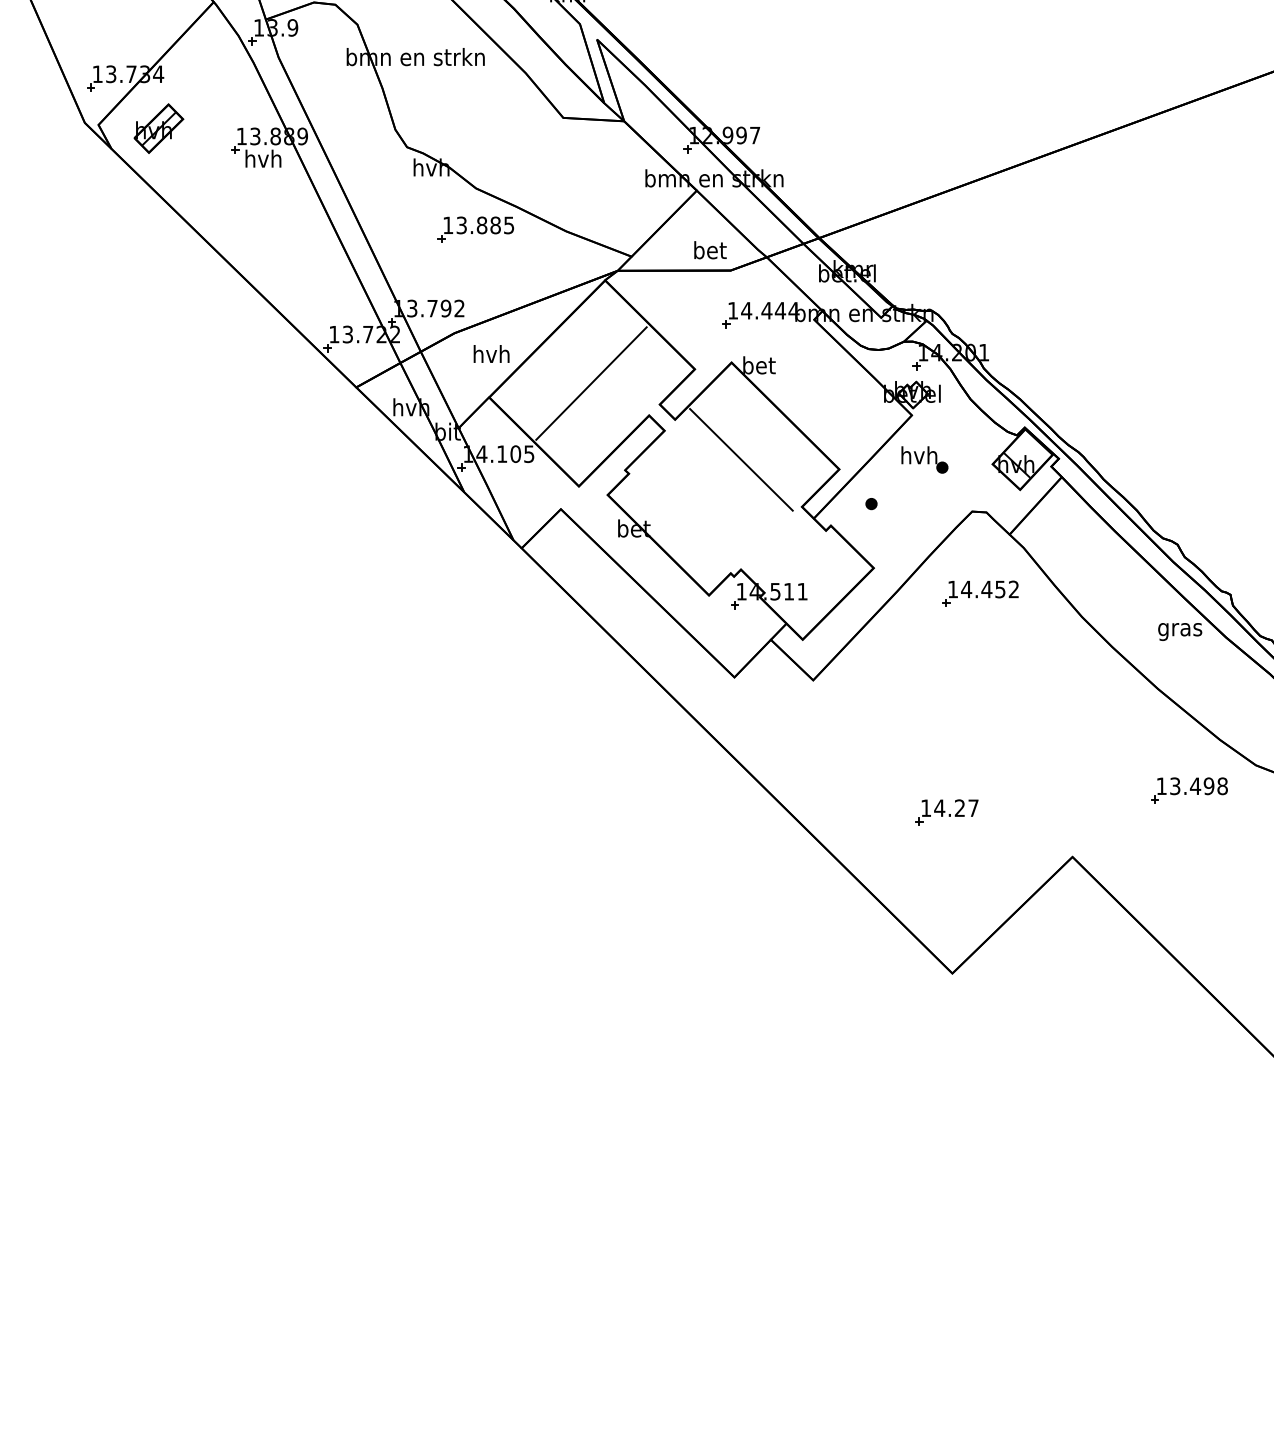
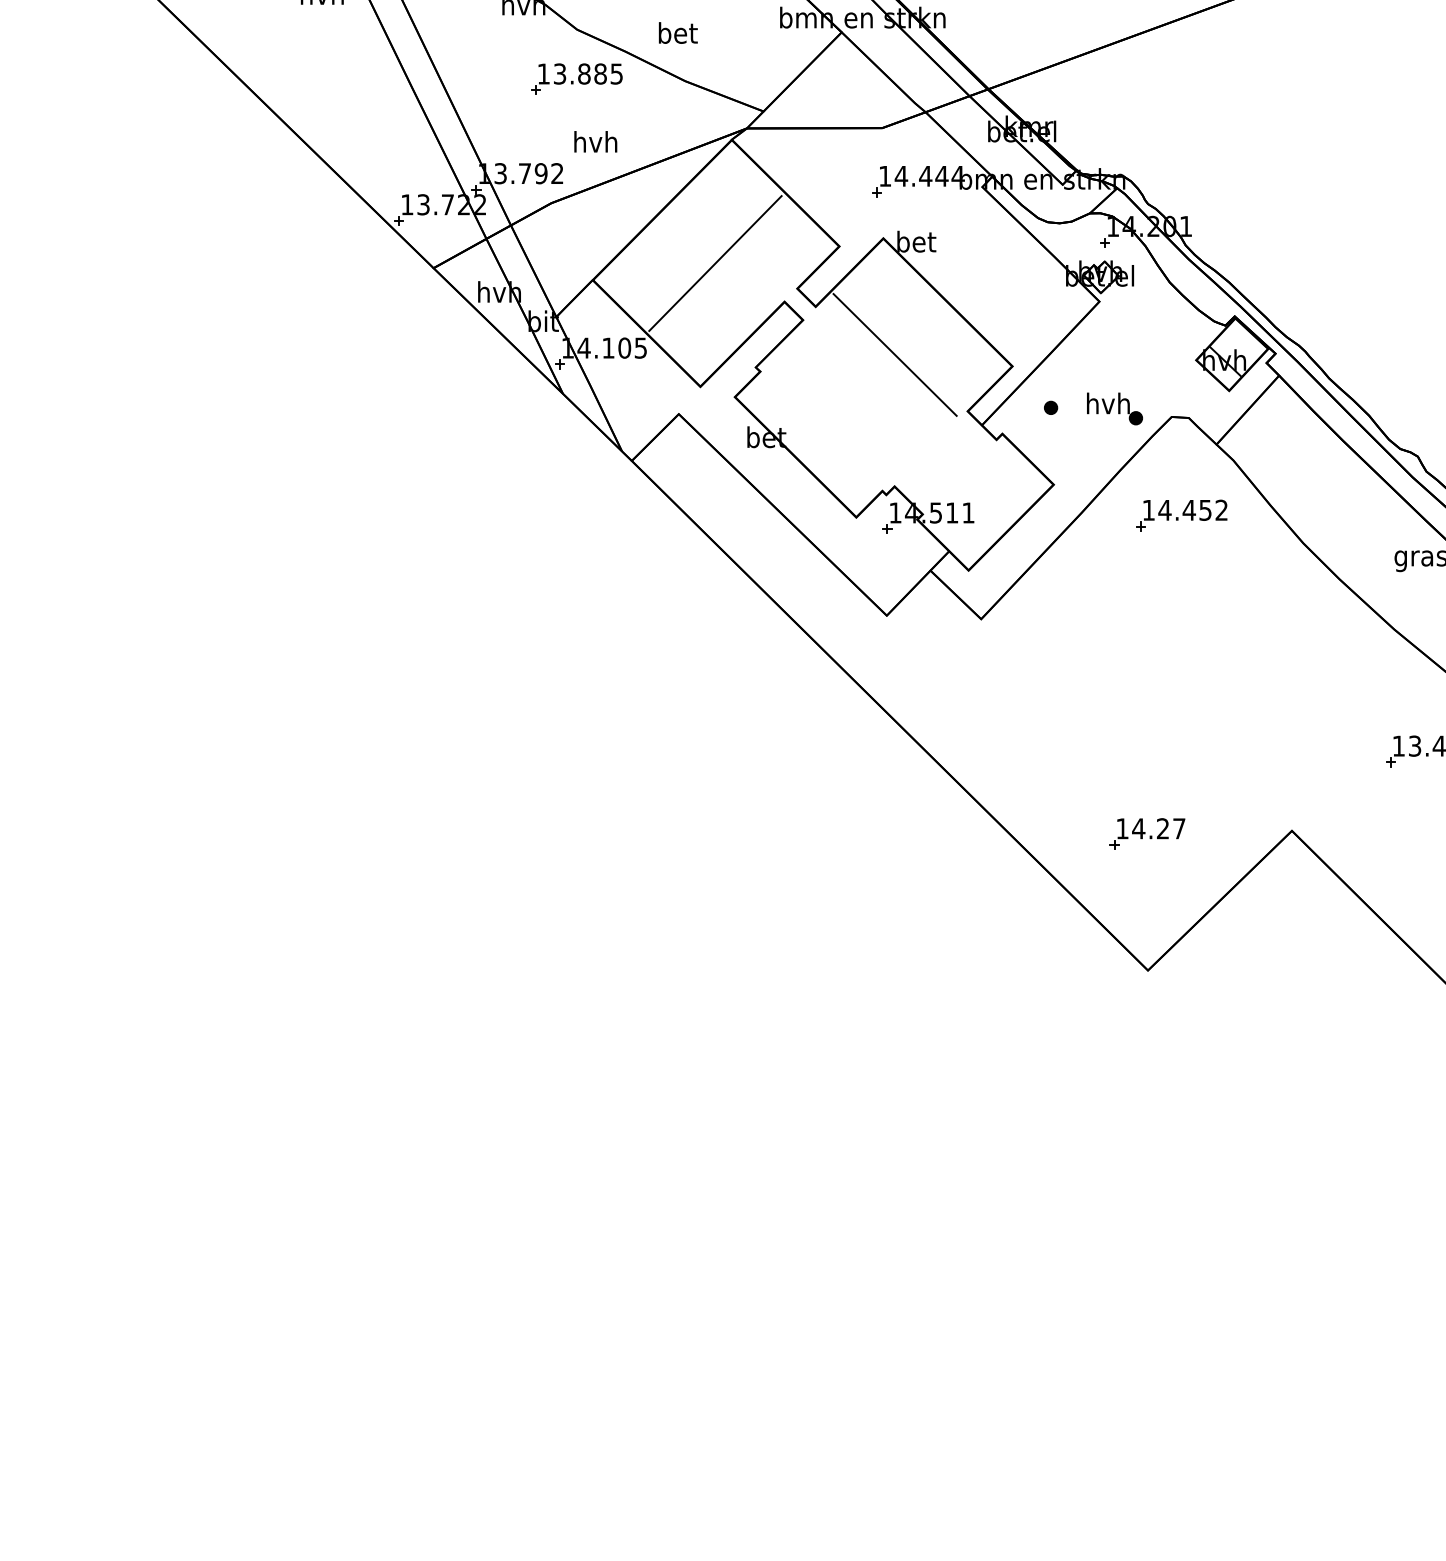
text: (710, 250) -> (678, 33), moved
text: (491, 353) -> (595, 141), moved
part: (924, 459) -> (1114, 408), moved
part: (946, 812) -> (1146, 833), moved

